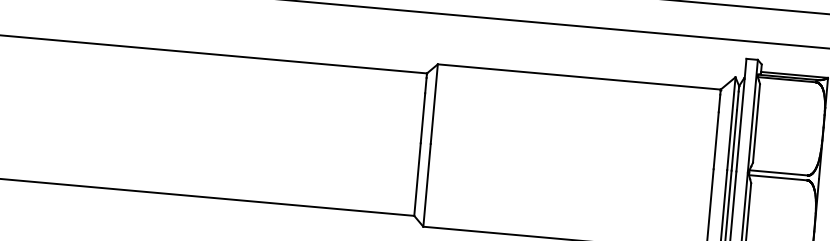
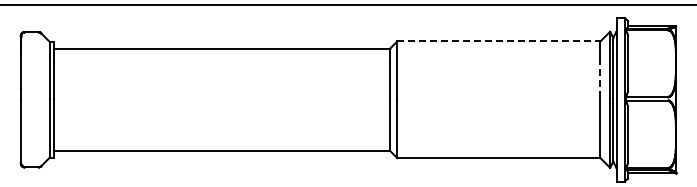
line: (578, 76) -> (498, 41), solid -> dashed
line: (716, 141) -> (600, 78), solid -> dashed

